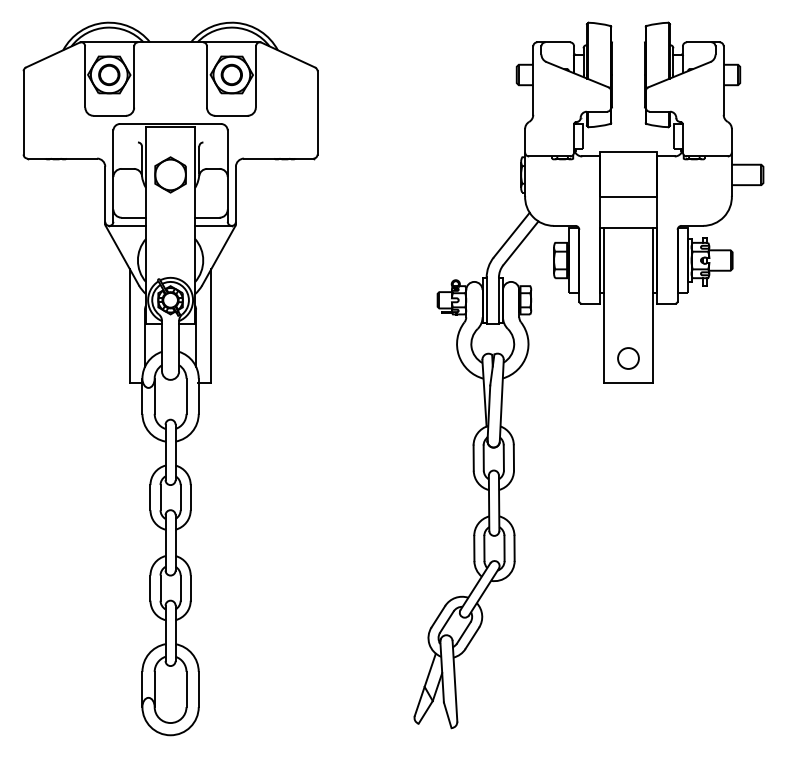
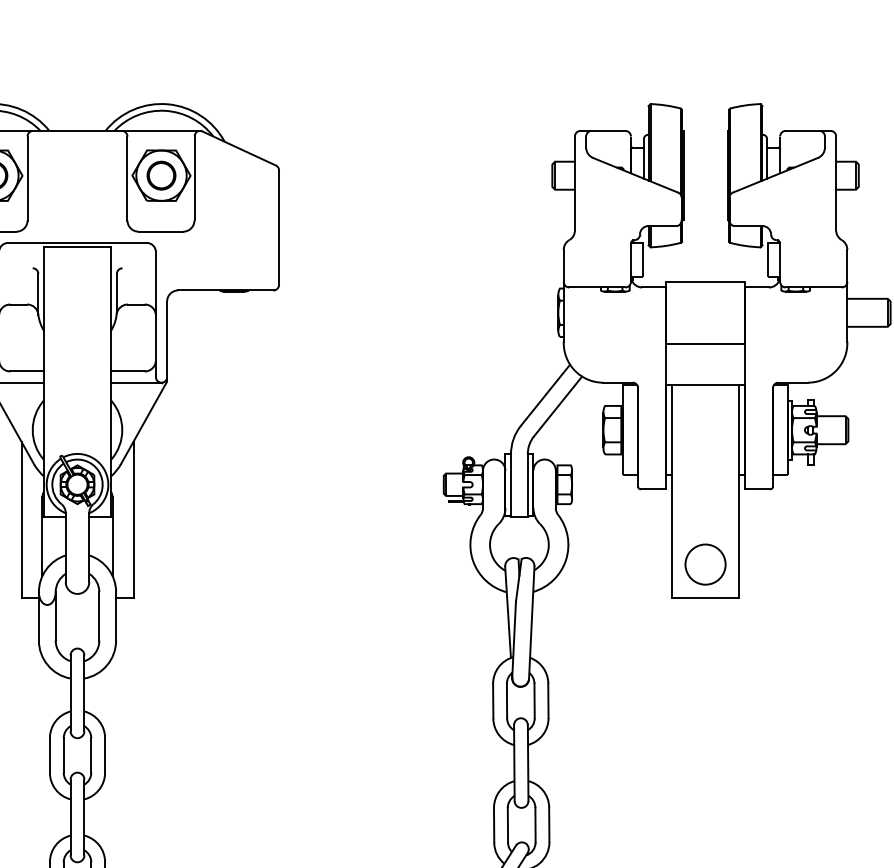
part: (170, 174) -> (77, 312), removed
circle: (628, 358) -> (705, 564), size x1.4

